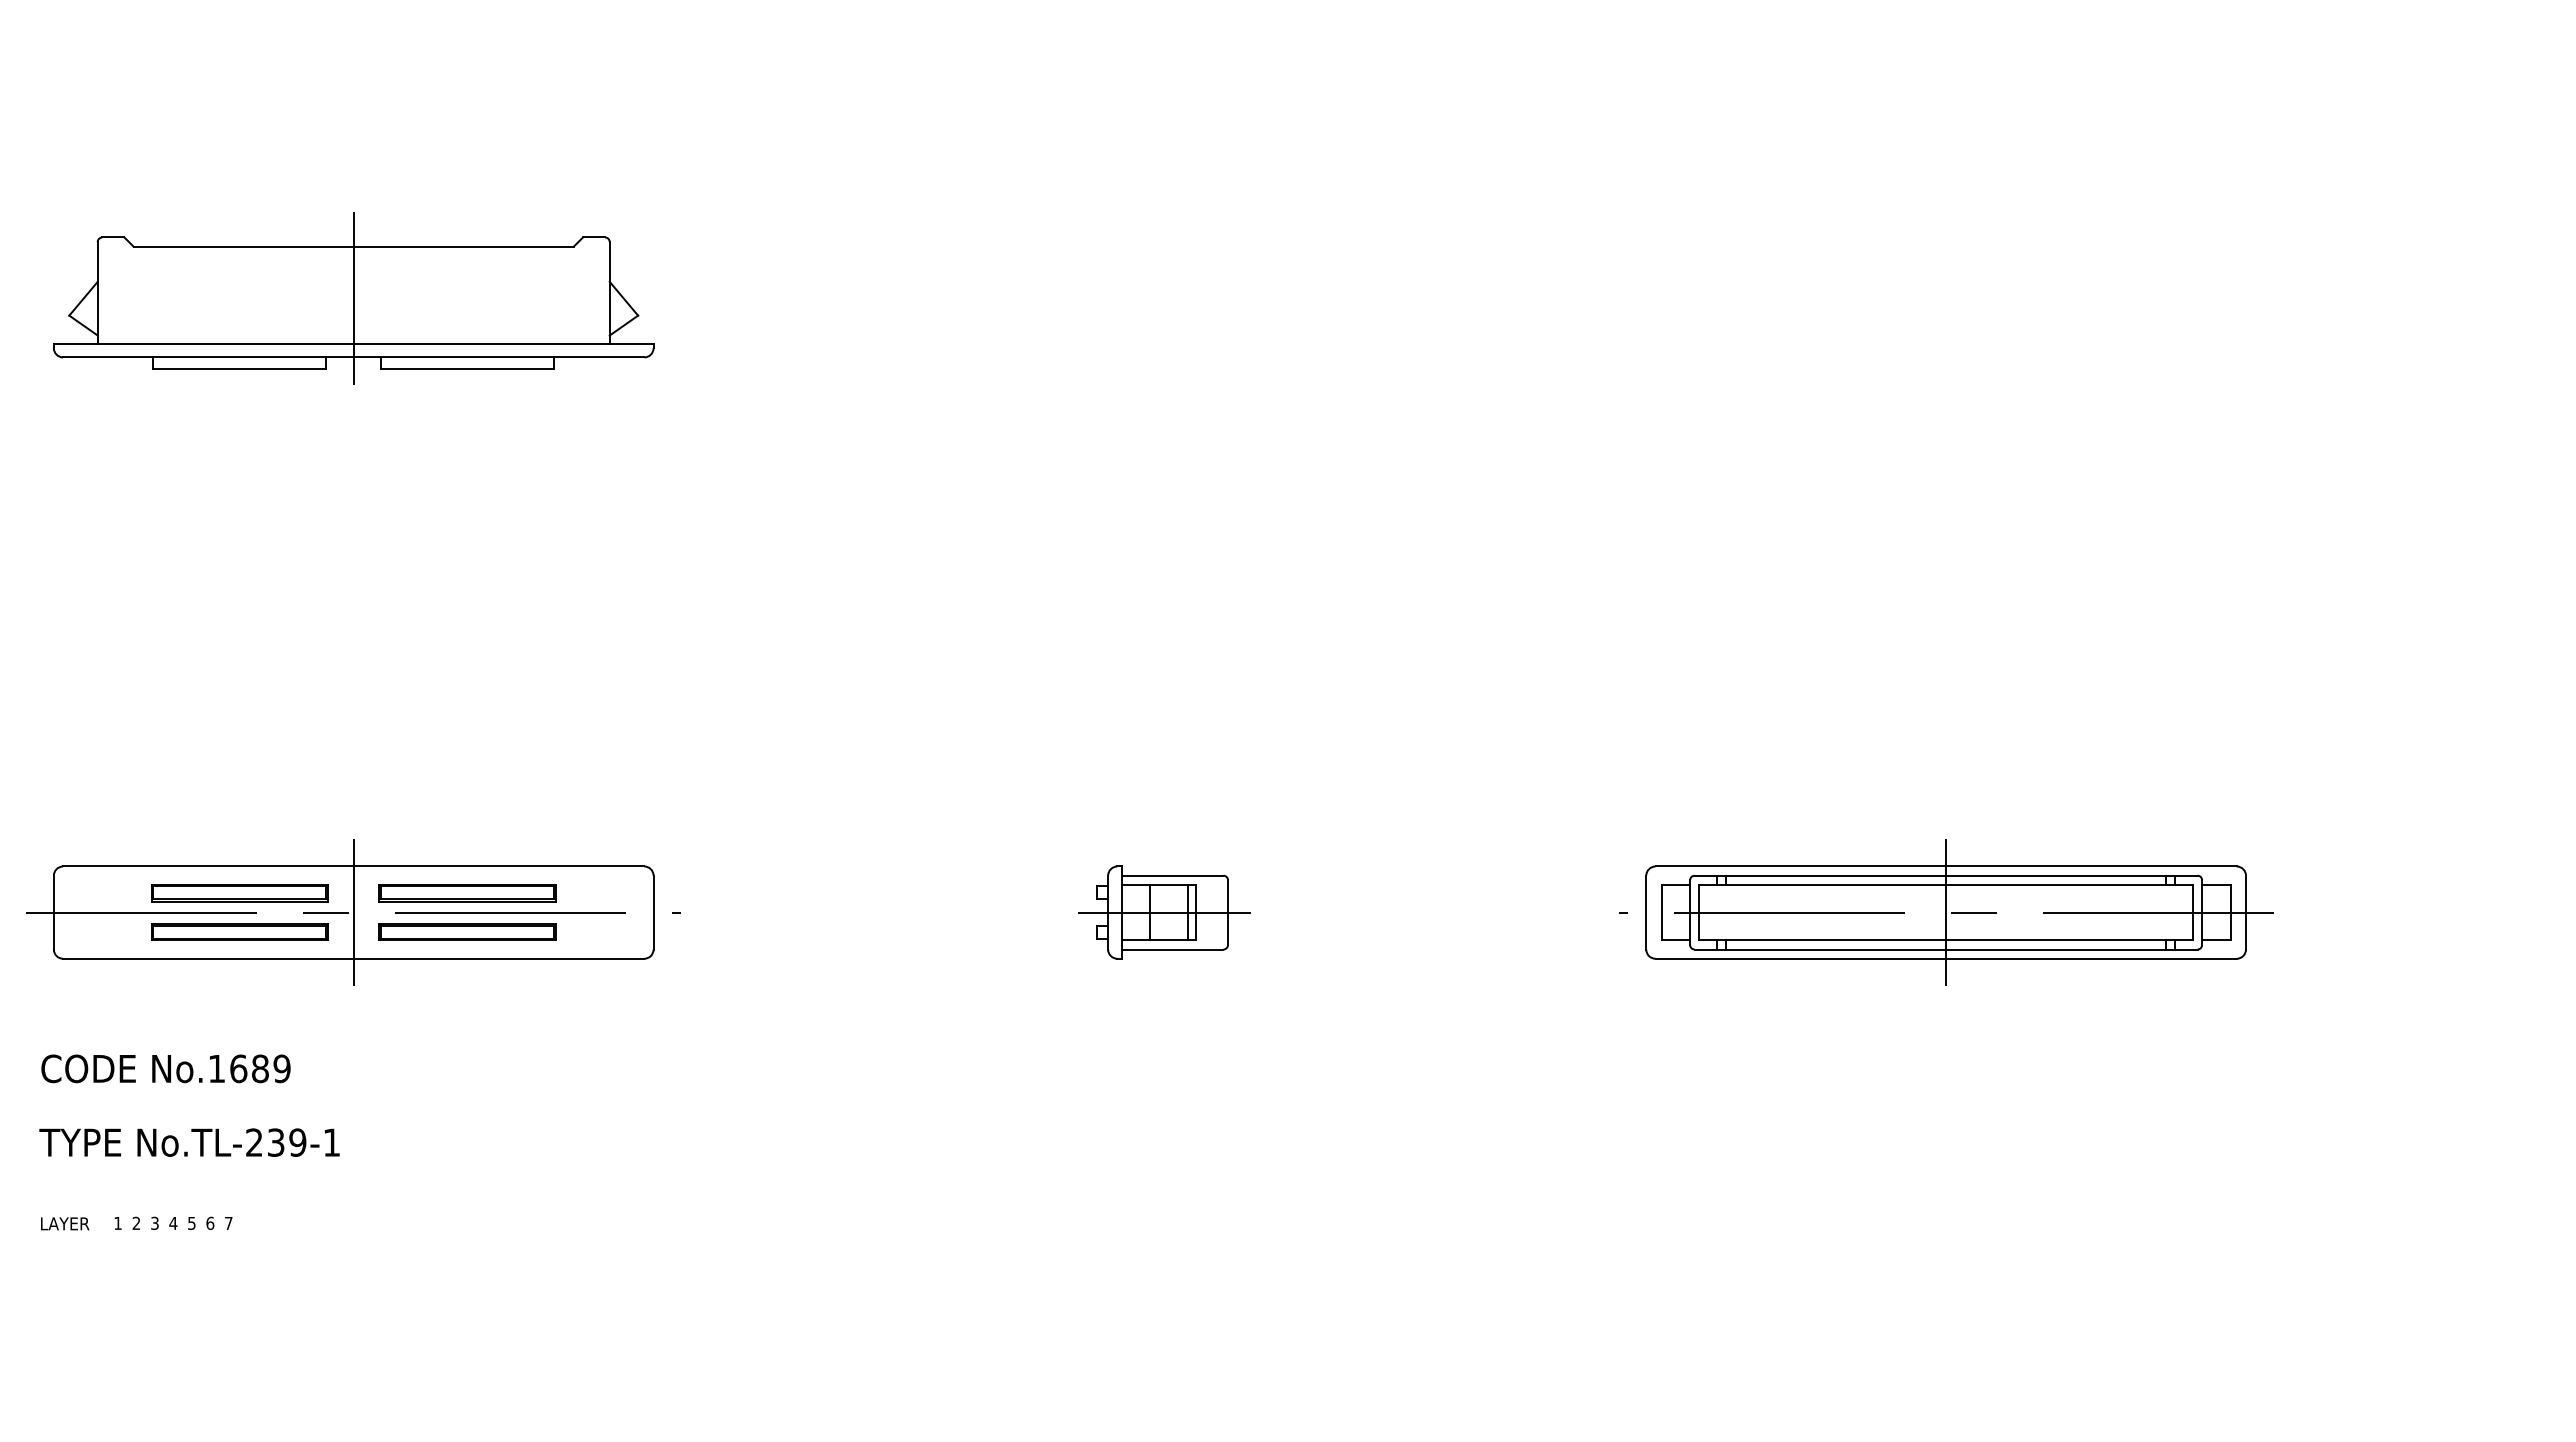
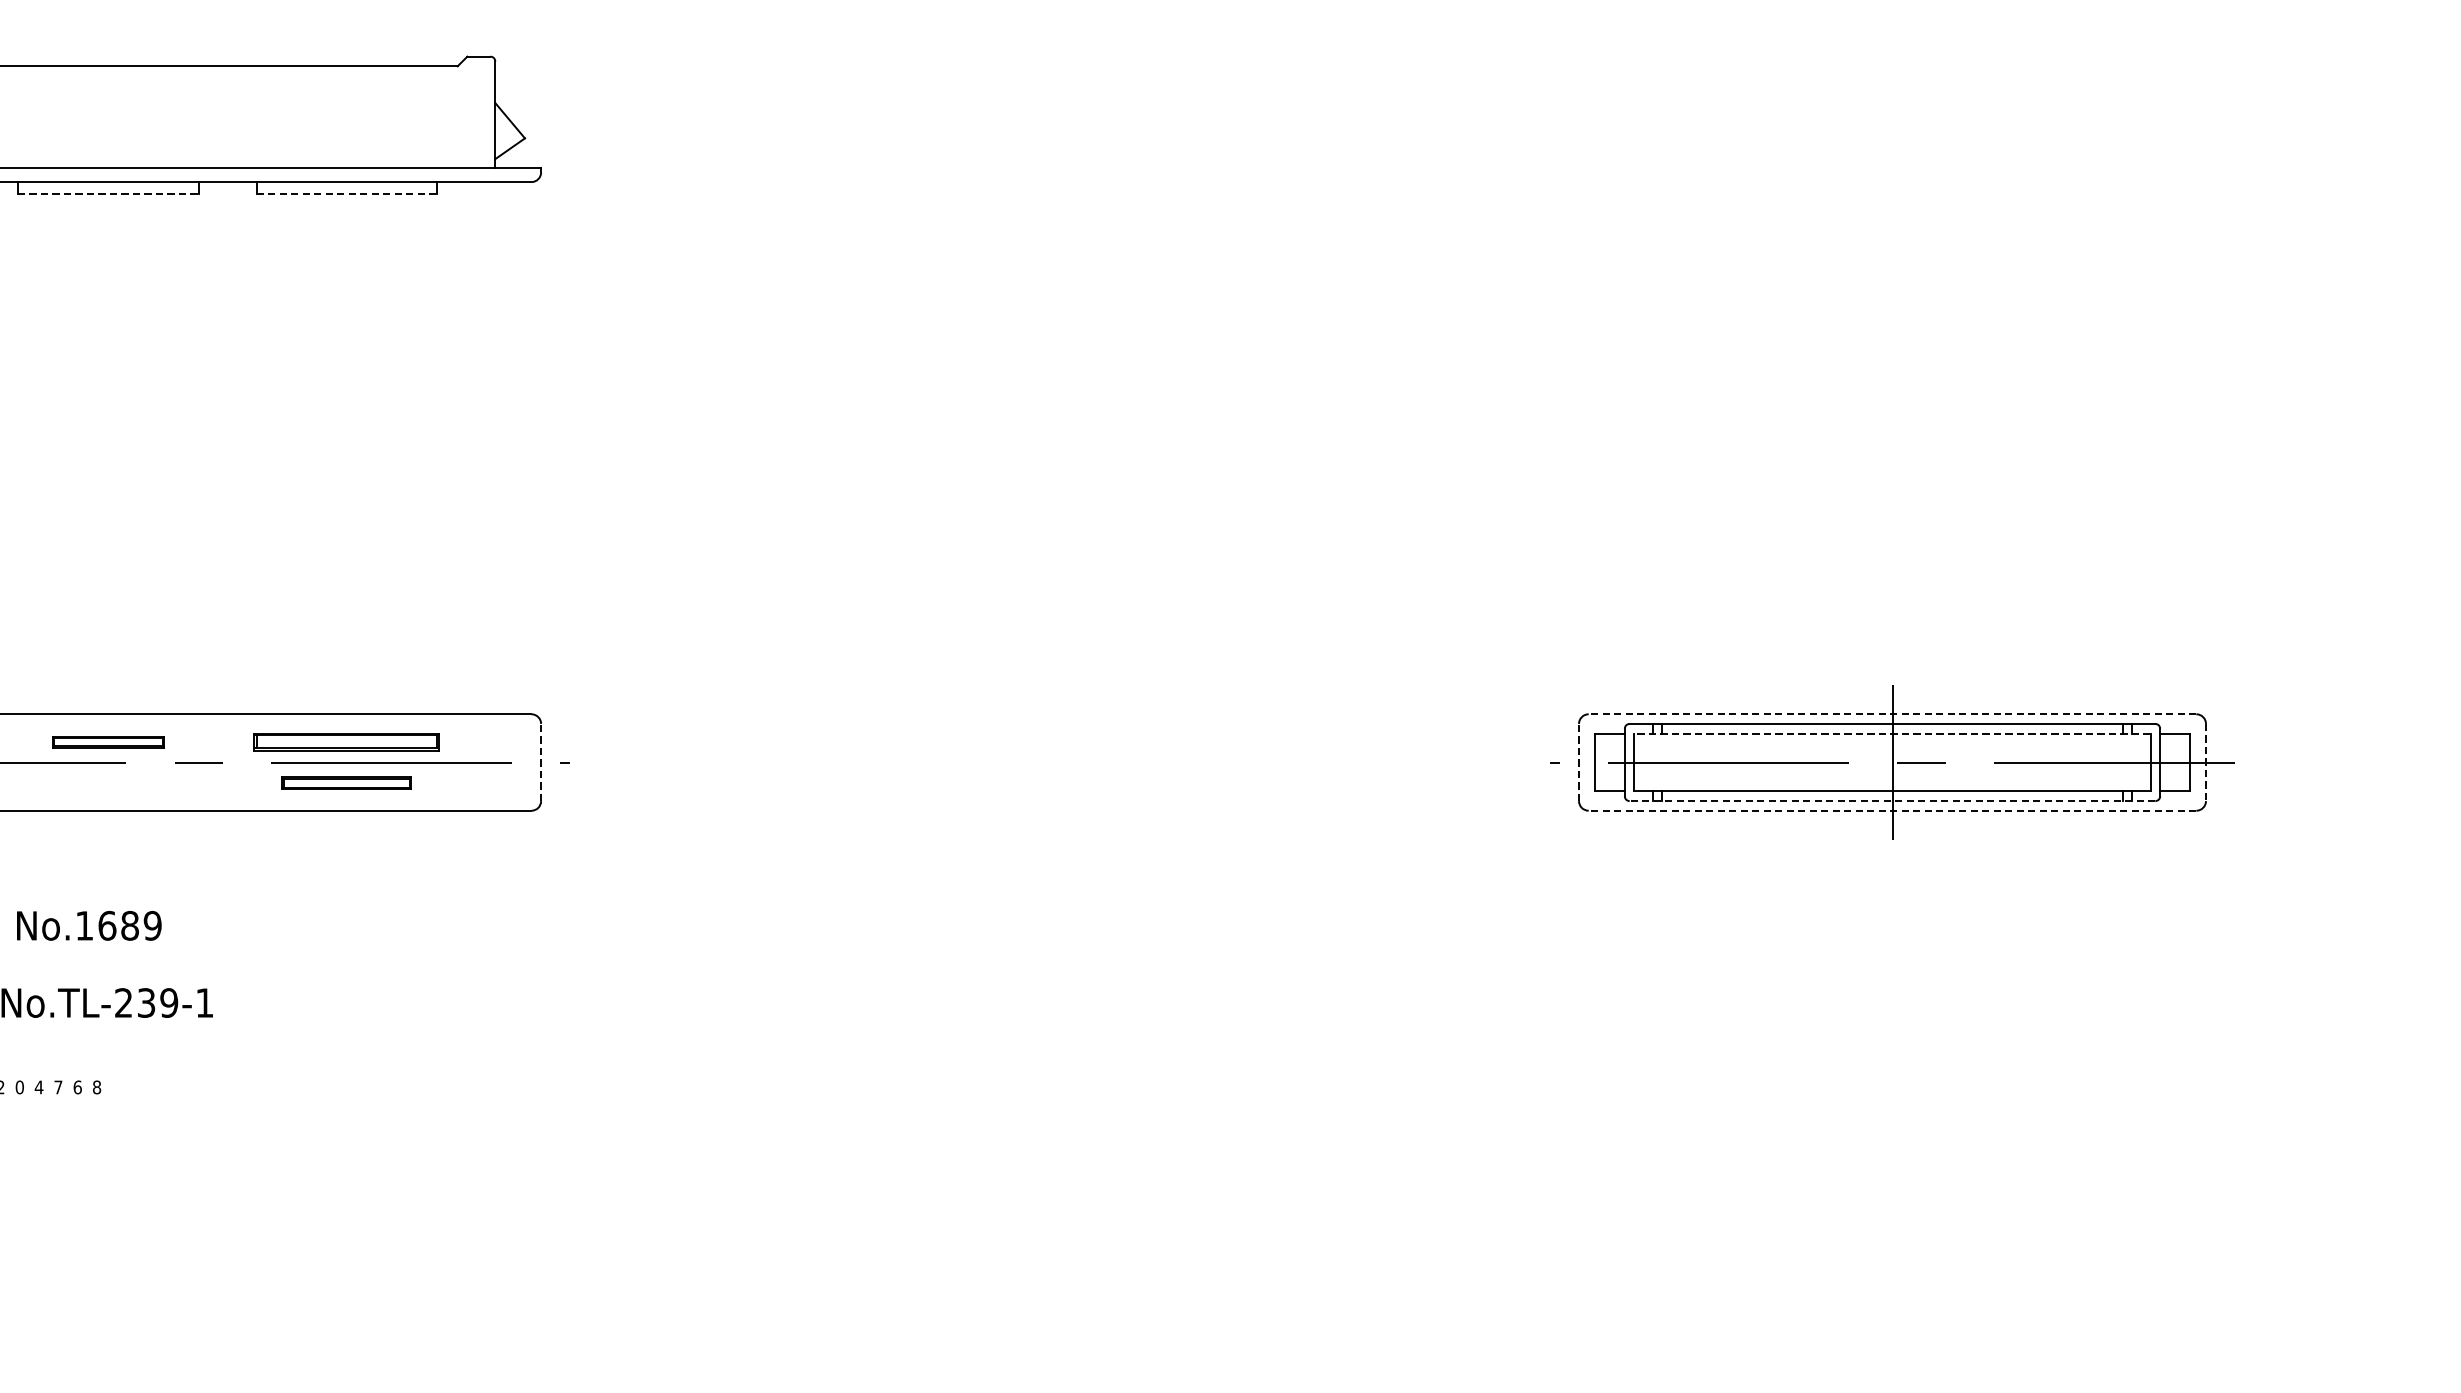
line: (353, 298) -> (227, 120), removed
line: (240, 368) -> (109, 193), solid -> dashed
line: (468, 368) -> (347, 193), solid -> dashed
line: (1946, 866) -> (1892, 714), solid -> dashed
line: (1946, 884) -> (1892, 733), solid -> dashed
part: (239, 893) -> (108, 742), size x0.6
line: (353, 912) -> (227, 762), removed
line: (653, 912) -> (541, 762), solid -> dashed
part: (1164, 912) -> (1075, 762), removed
line: (1646, 912) -> (1579, 762), solid -> dashed
line: (2245, 912) -> (2205, 762), solid -> dashed
part: (239, 931) -> (108, 782), removed
part: (467, 931) -> (346, 782), size x0.7
line: (1945, 949) -> (1891, 801), solid -> dashed
line: (1946, 958) -> (1892, 810), solid -> dashed
text: (154, 1222) -> (19, 1086), 3 -> 0
text: (191, 1223) -> (58, 1087), 5 -> 7
text: (228, 1223) -> (96, 1087), 7 -> 8

